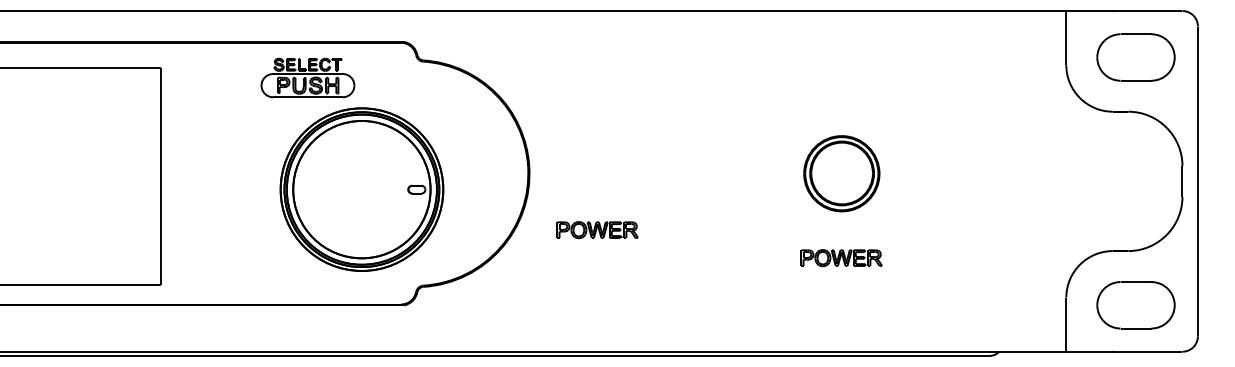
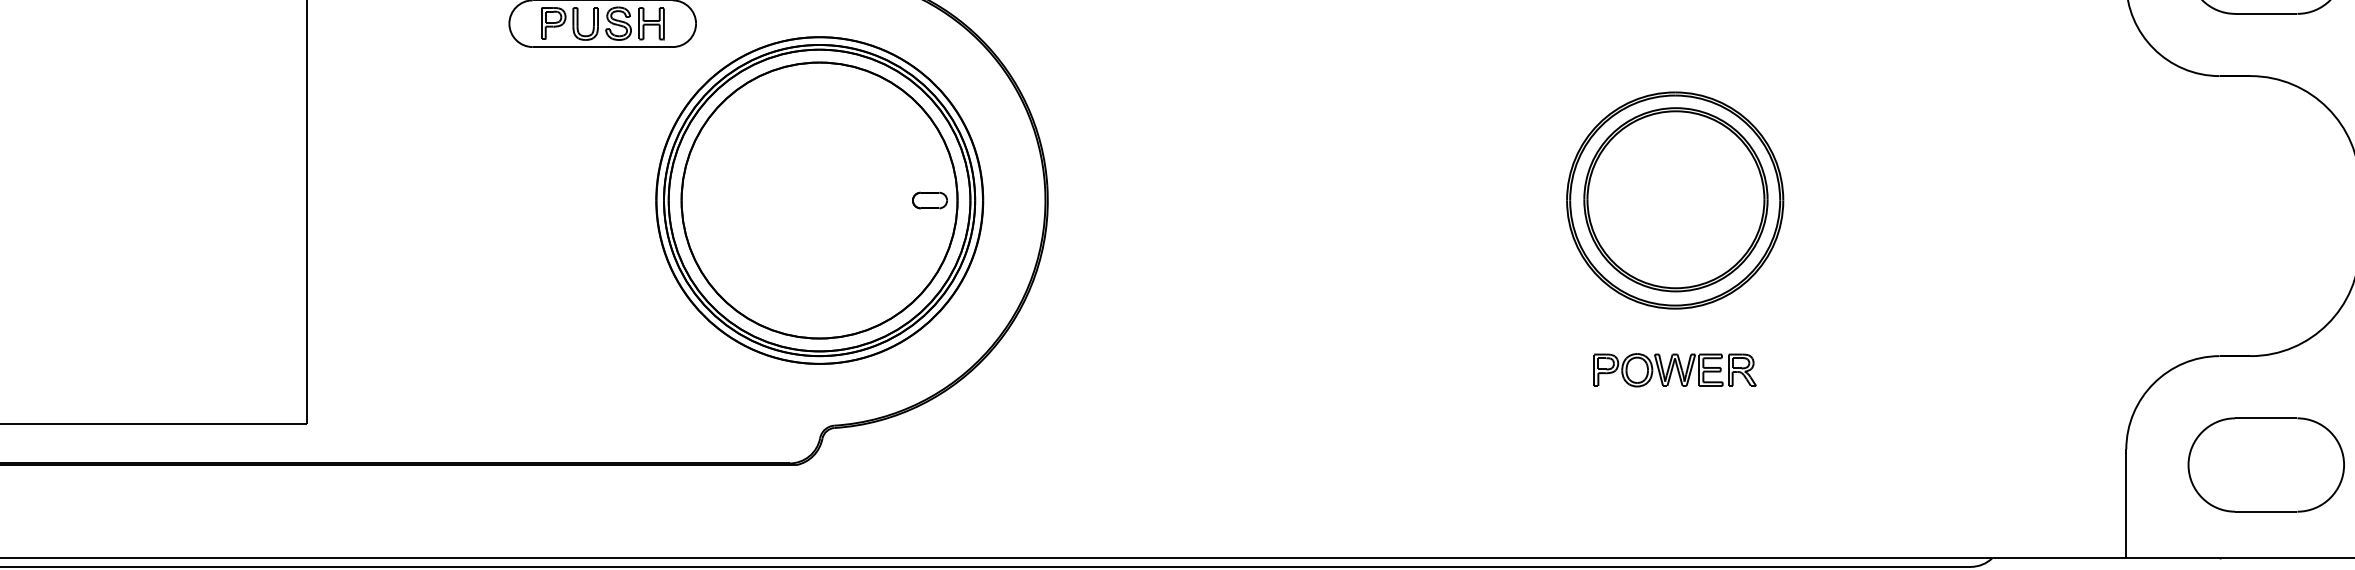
part: (841, 173) -> (1674, 200), size x1.43
part: (361, 189) -> (818, 200), moved
part: (597, 230) -> (1184, 314), removed

